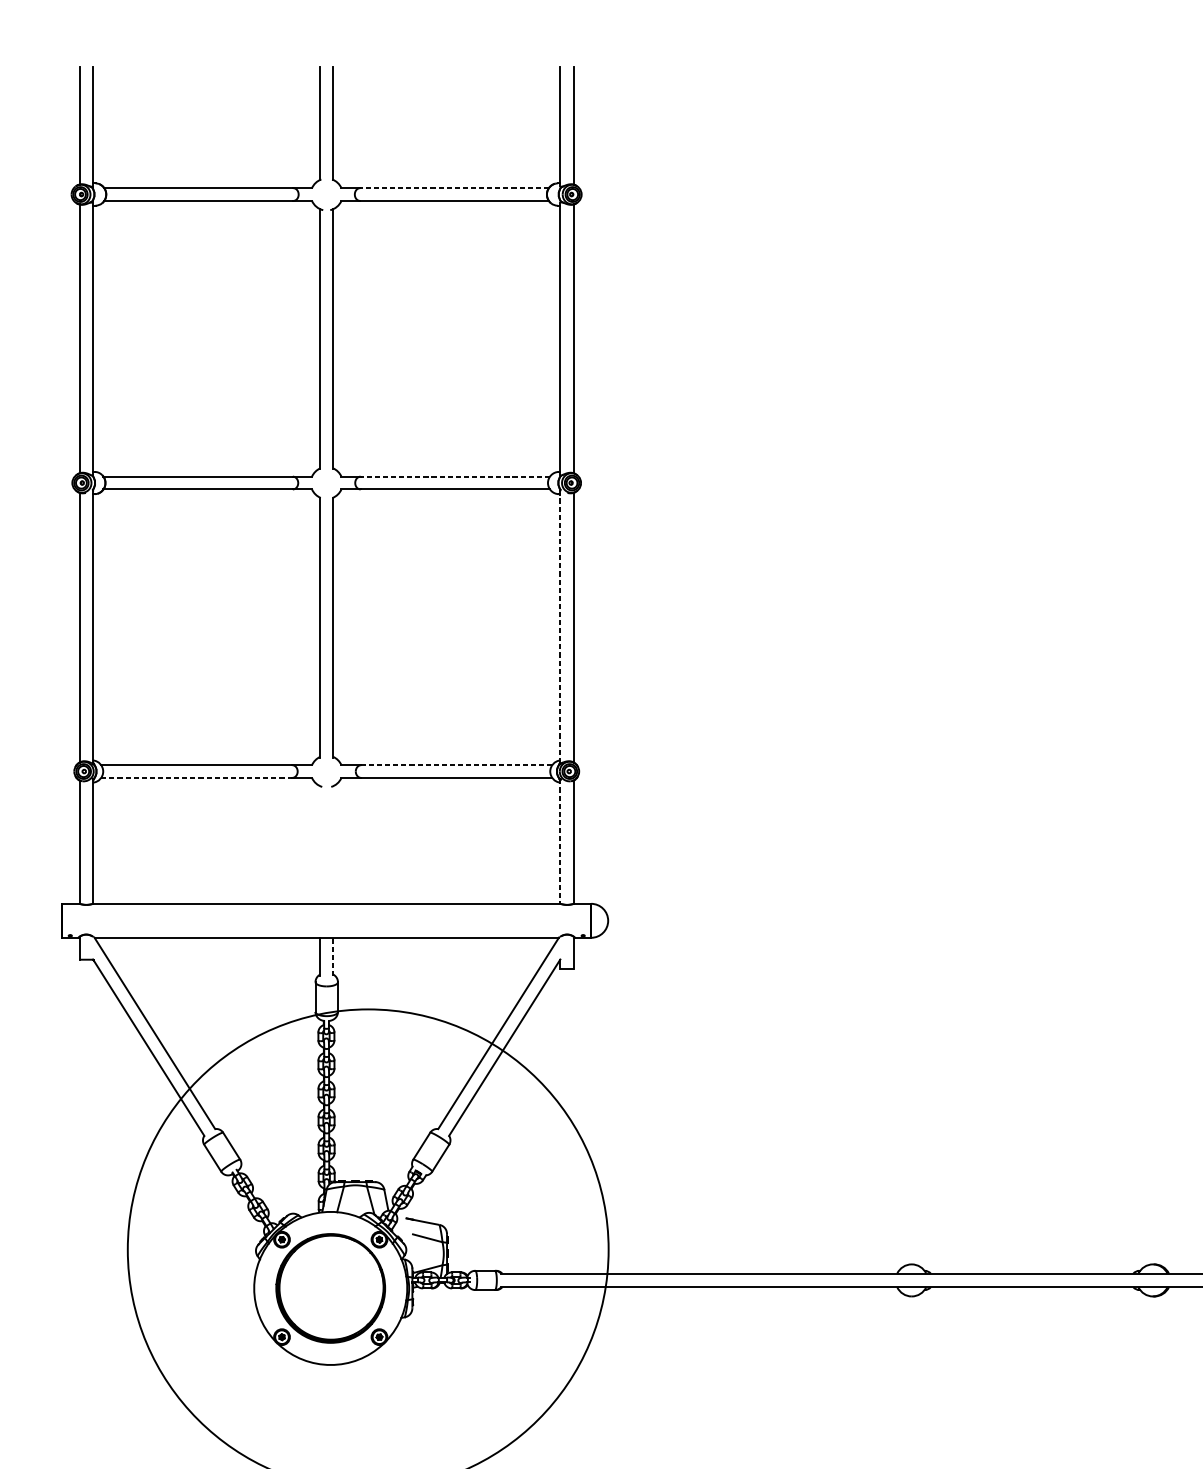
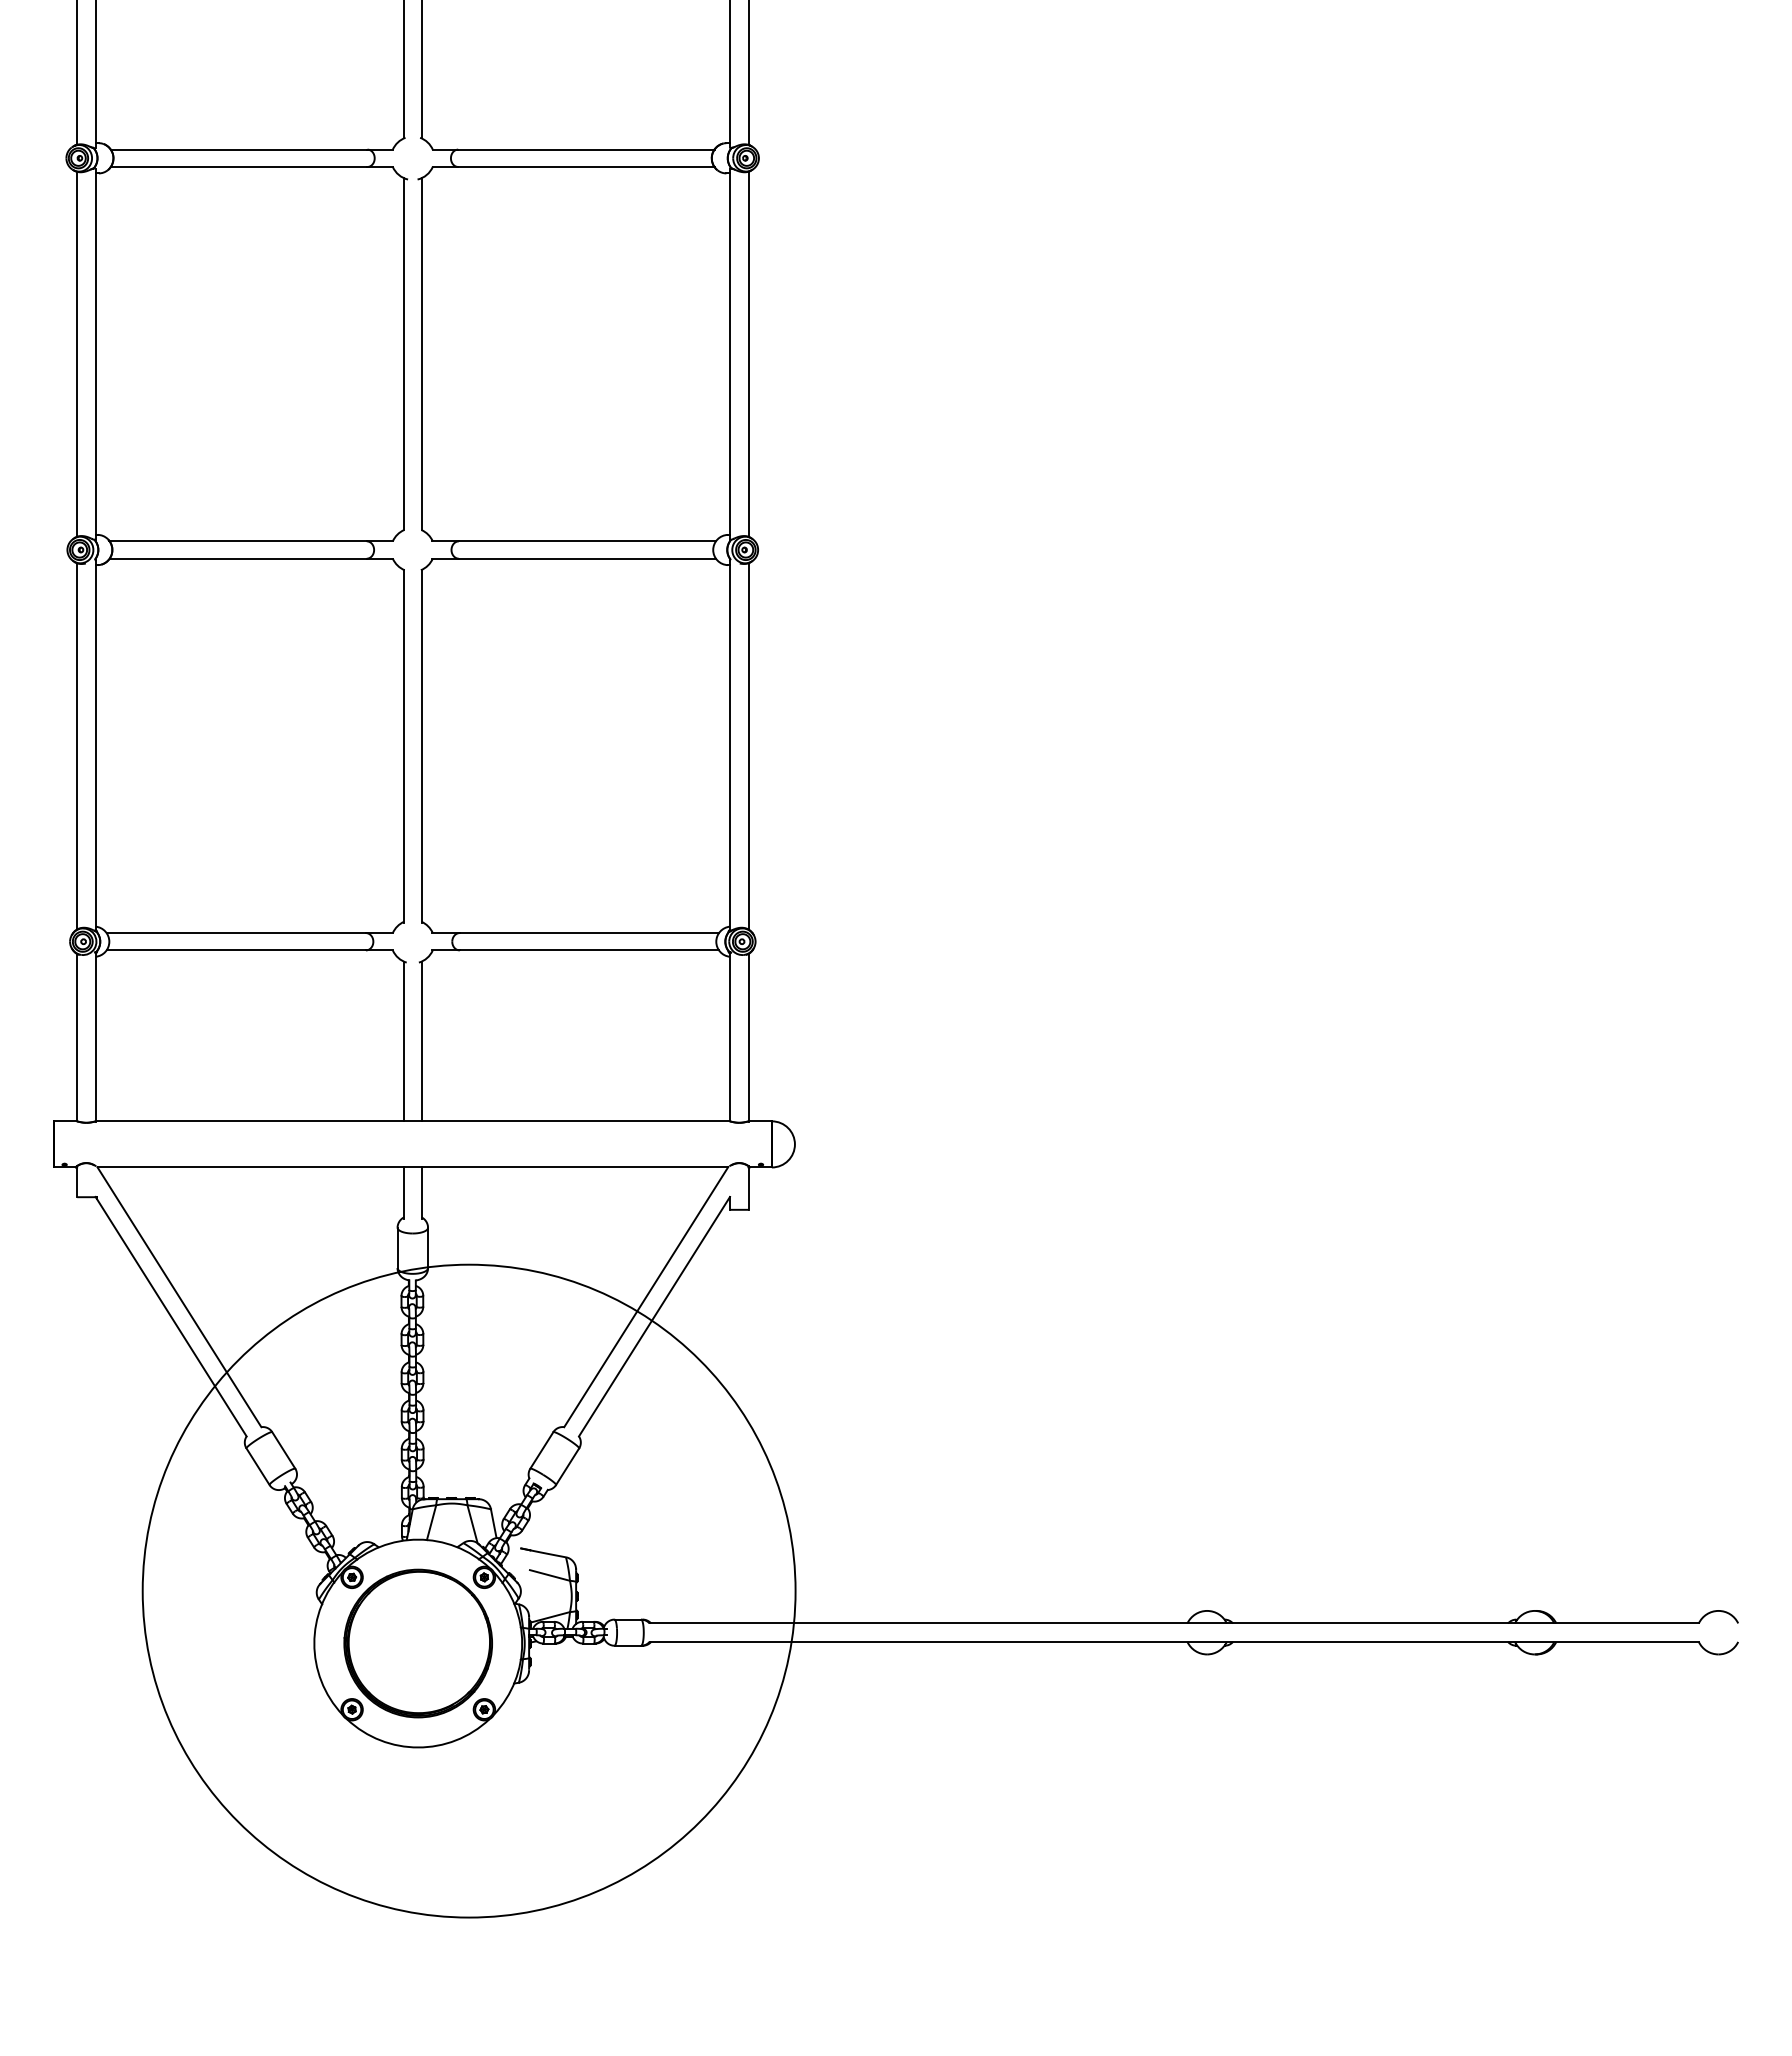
line: (453, 188) -> (585, 149), dashed -> solid
line: (455, 476) -> (587, 541), dashed -> solid
line: (560, 627) -> (730, 745), dashed -> solid
line: (456, 765) -> (589, 933), dashed -> solid
line: (196, 778) -> (236, 950), dashed -> solid
line: (560, 841) -> (730, 1036), dashed -> solid
line: (320, 845) -> (404, 1041), added
line: (333, 845) -> (421, 1041), added
line: (333, 956) -> (421, 1193), dashed -> solid

